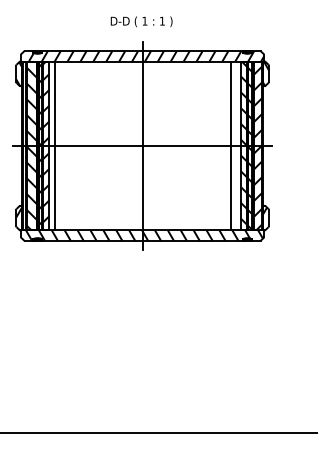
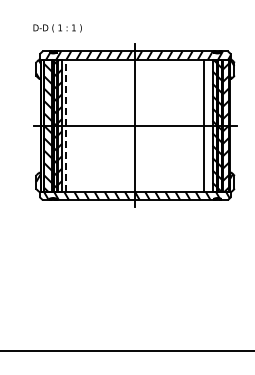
text: (141, 21) -> (57, 28), moved
line: (54, 145) -> (66, 125), solid -> dashed

